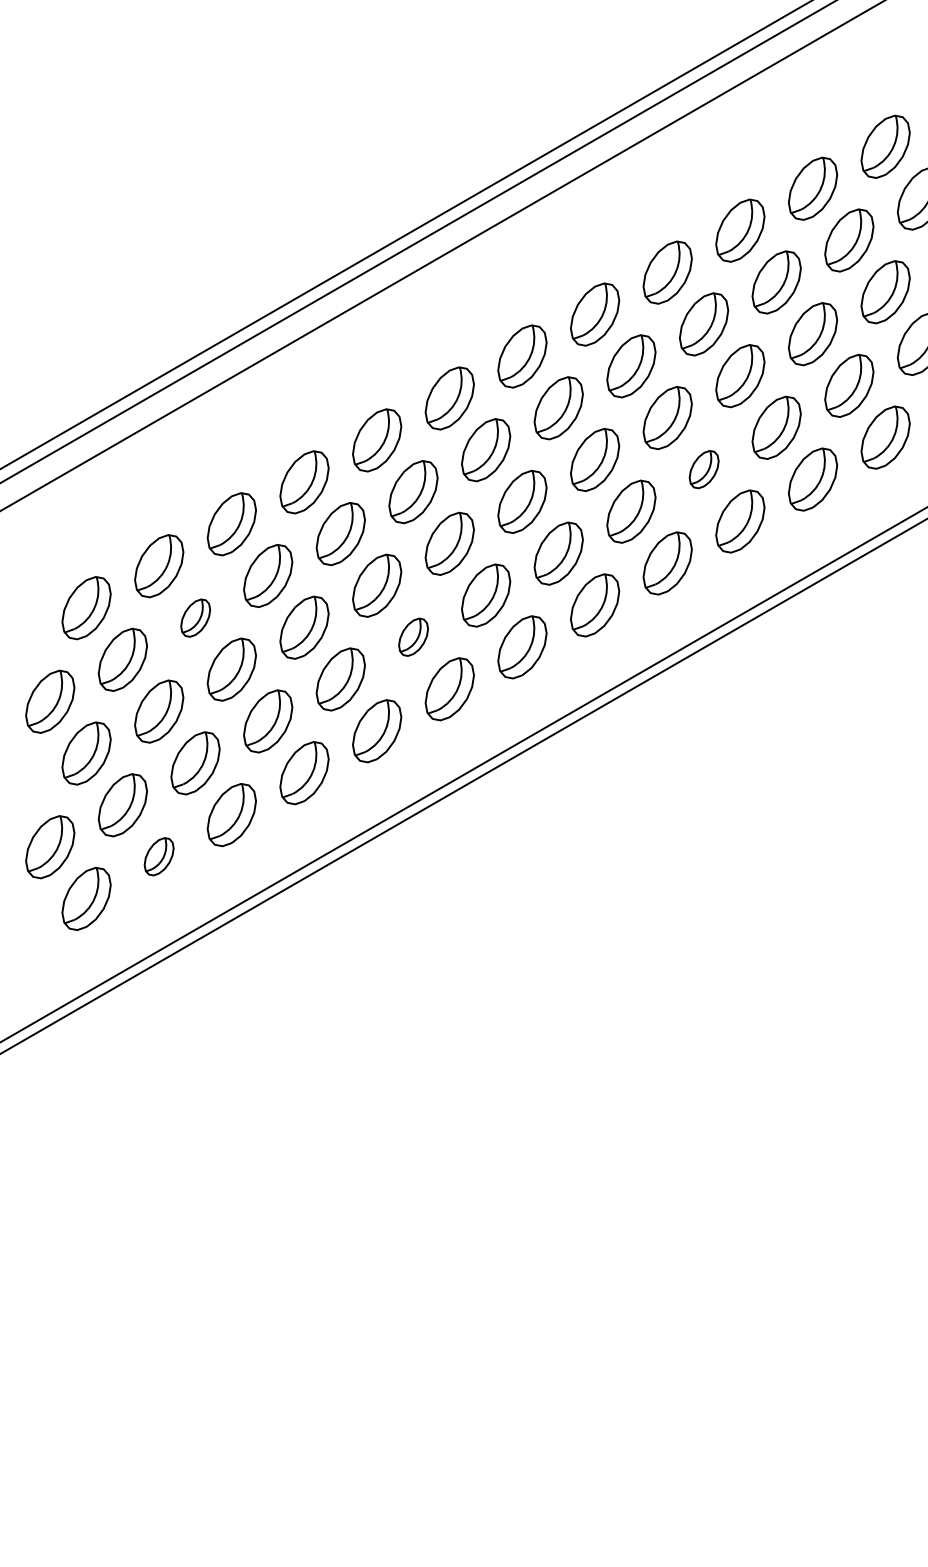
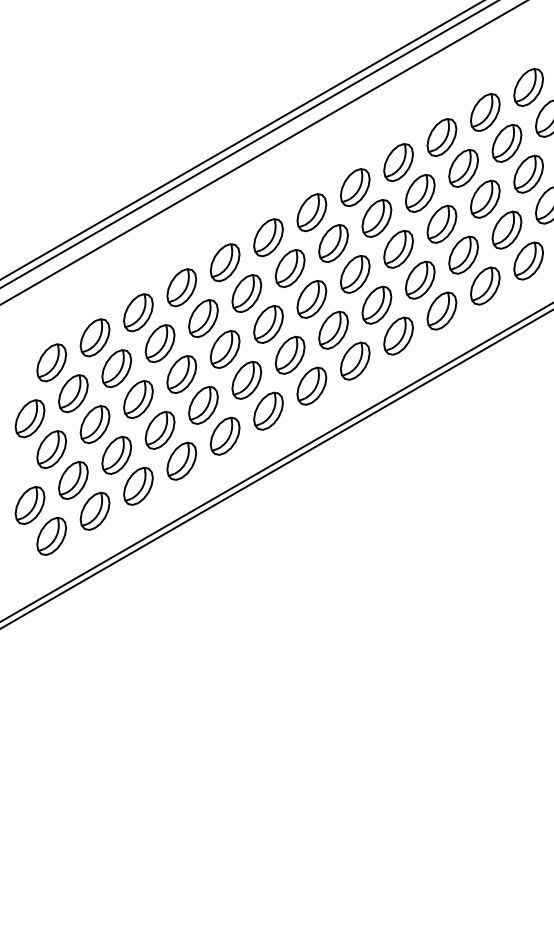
part: (704, 468) -> (420, 279), size x1.67
part: (195, 617) -> (116, 368), size x1.67
part: (412, 636) -> (246, 379), size x1.67
part: (158, 855) -> (94, 510), size x1.67

